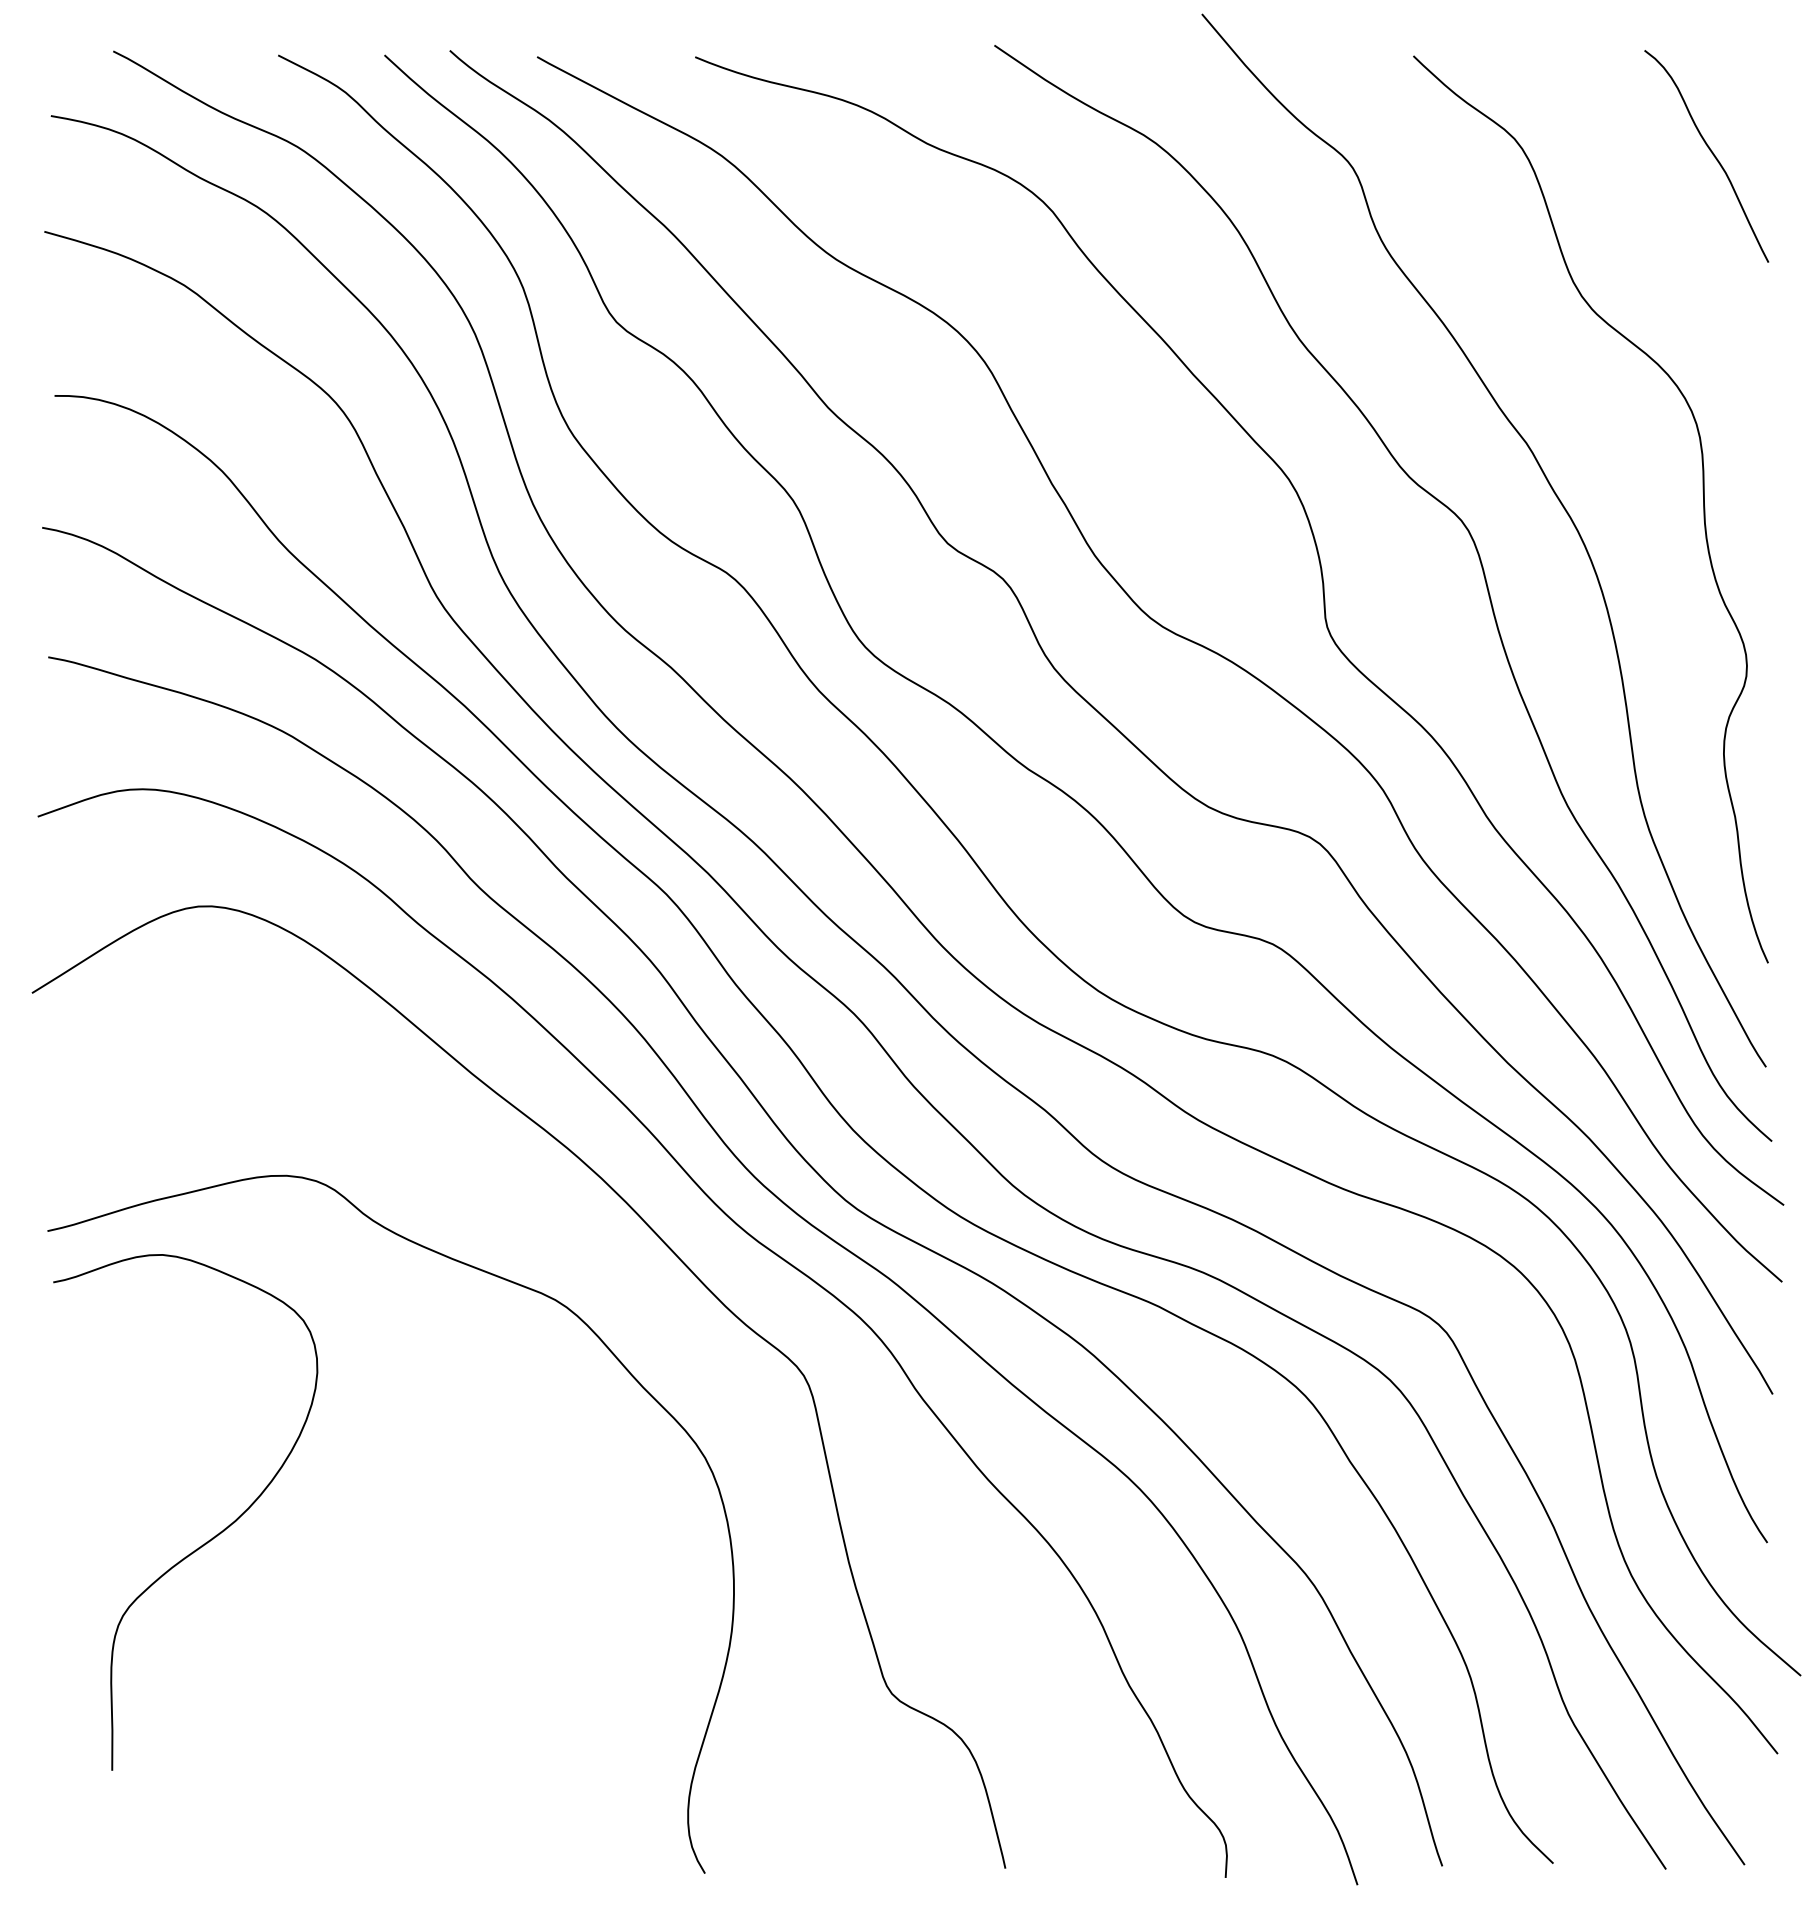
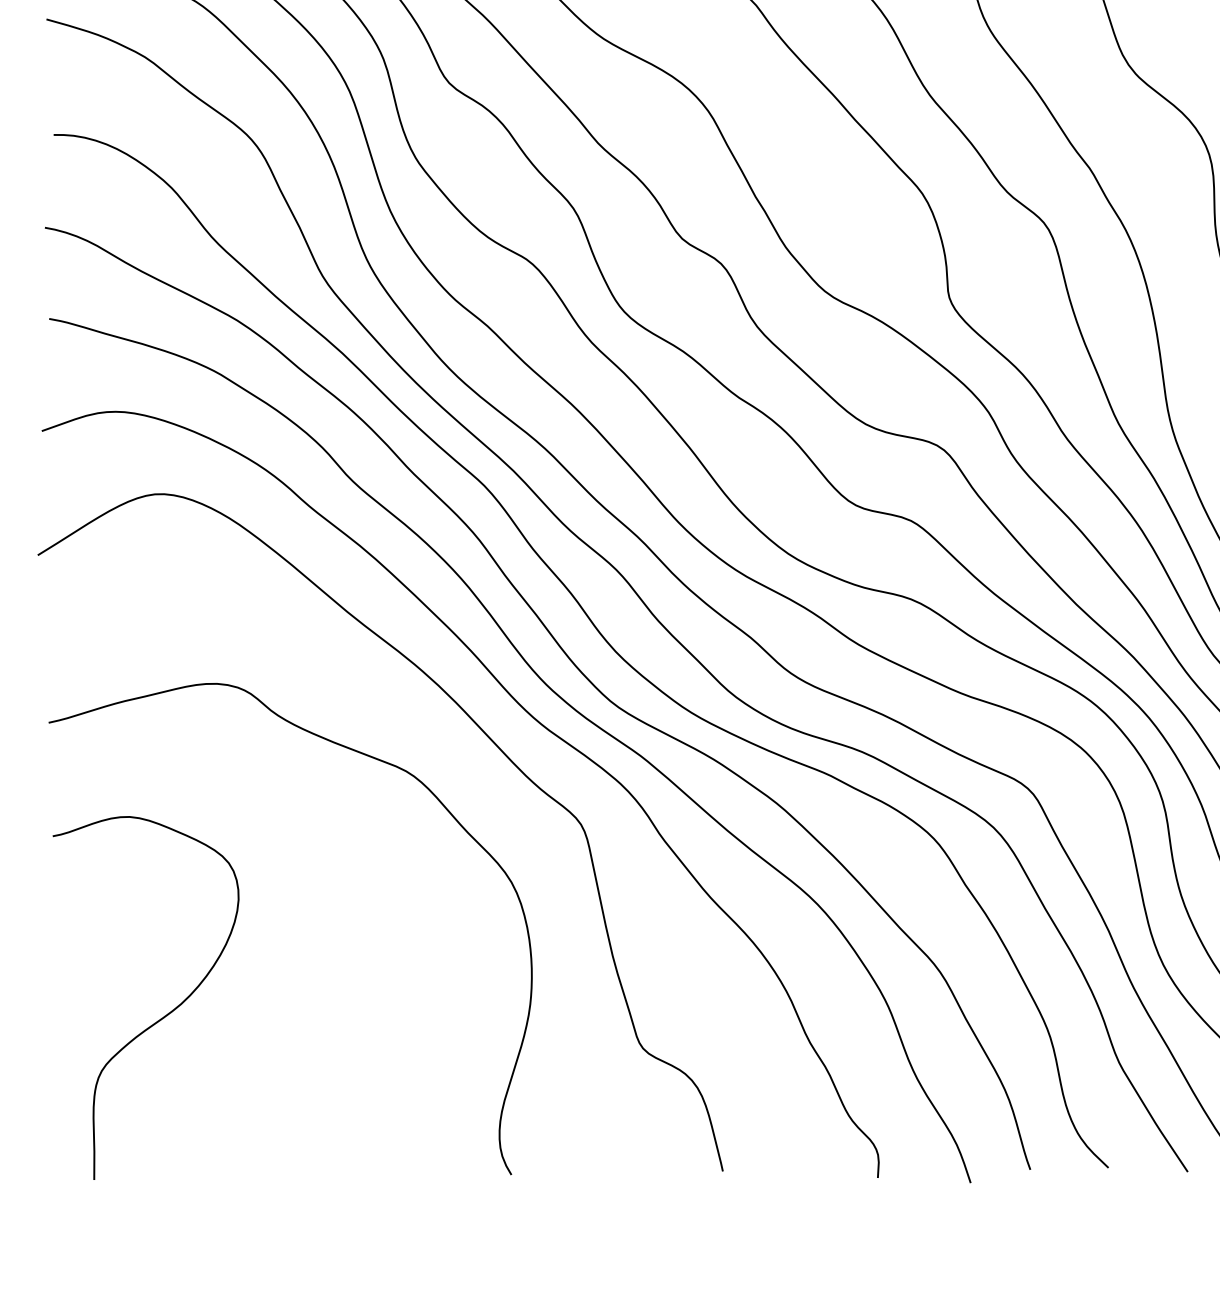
curve: (205, 1542) -> (159, 1019), moved

